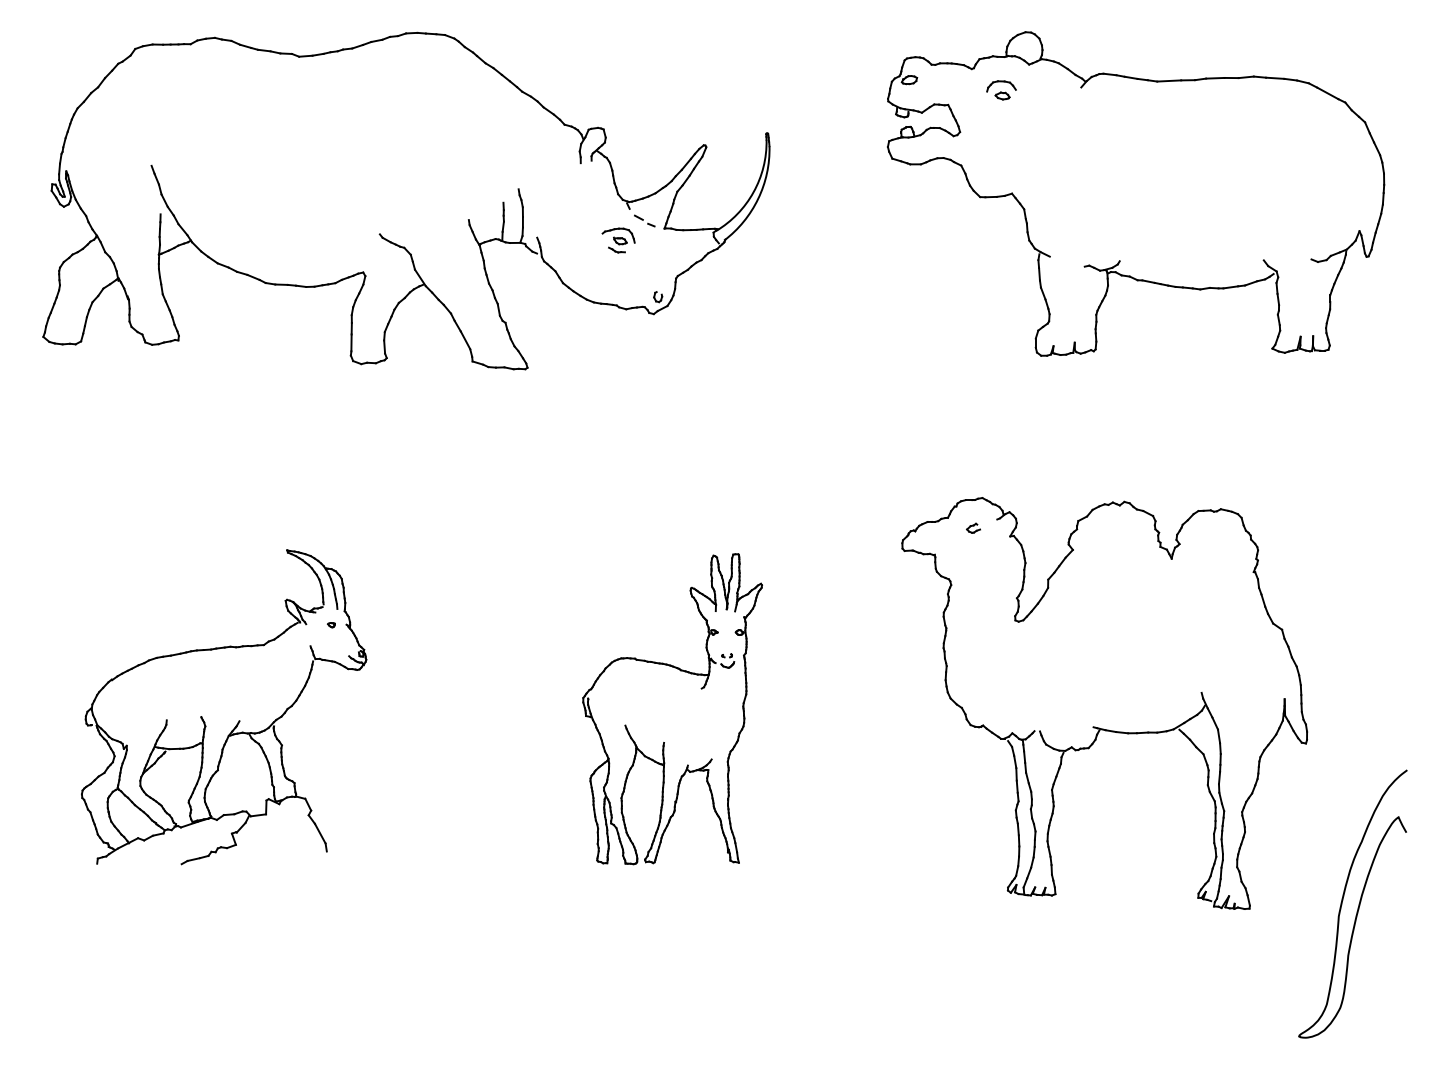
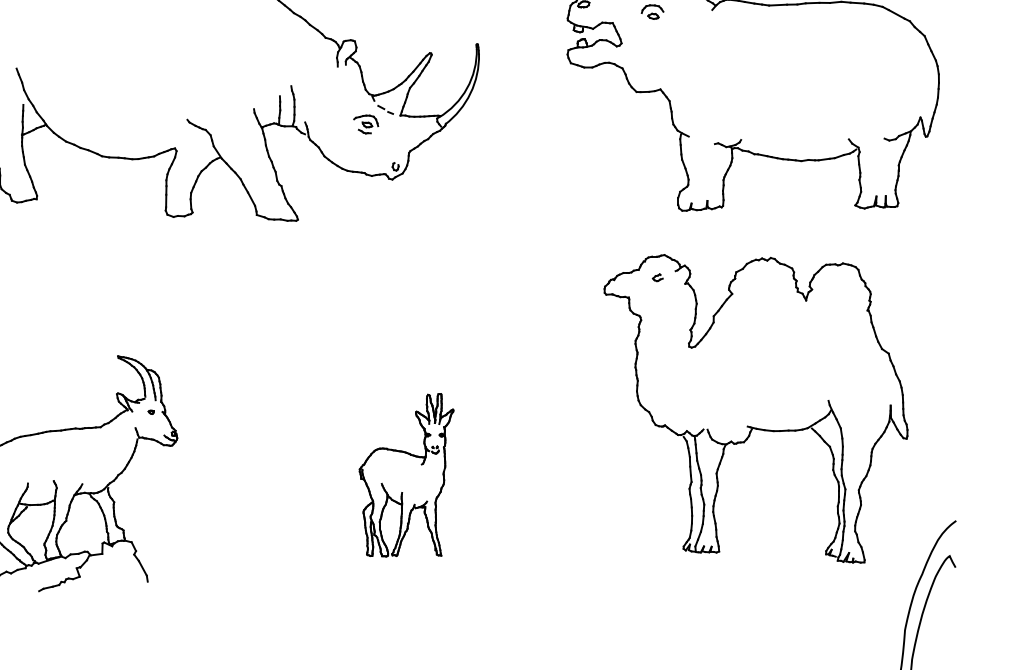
part: (1104, 703) -> (755, 408), moved
part: (672, 709) -> (406, 475), size x0.7

